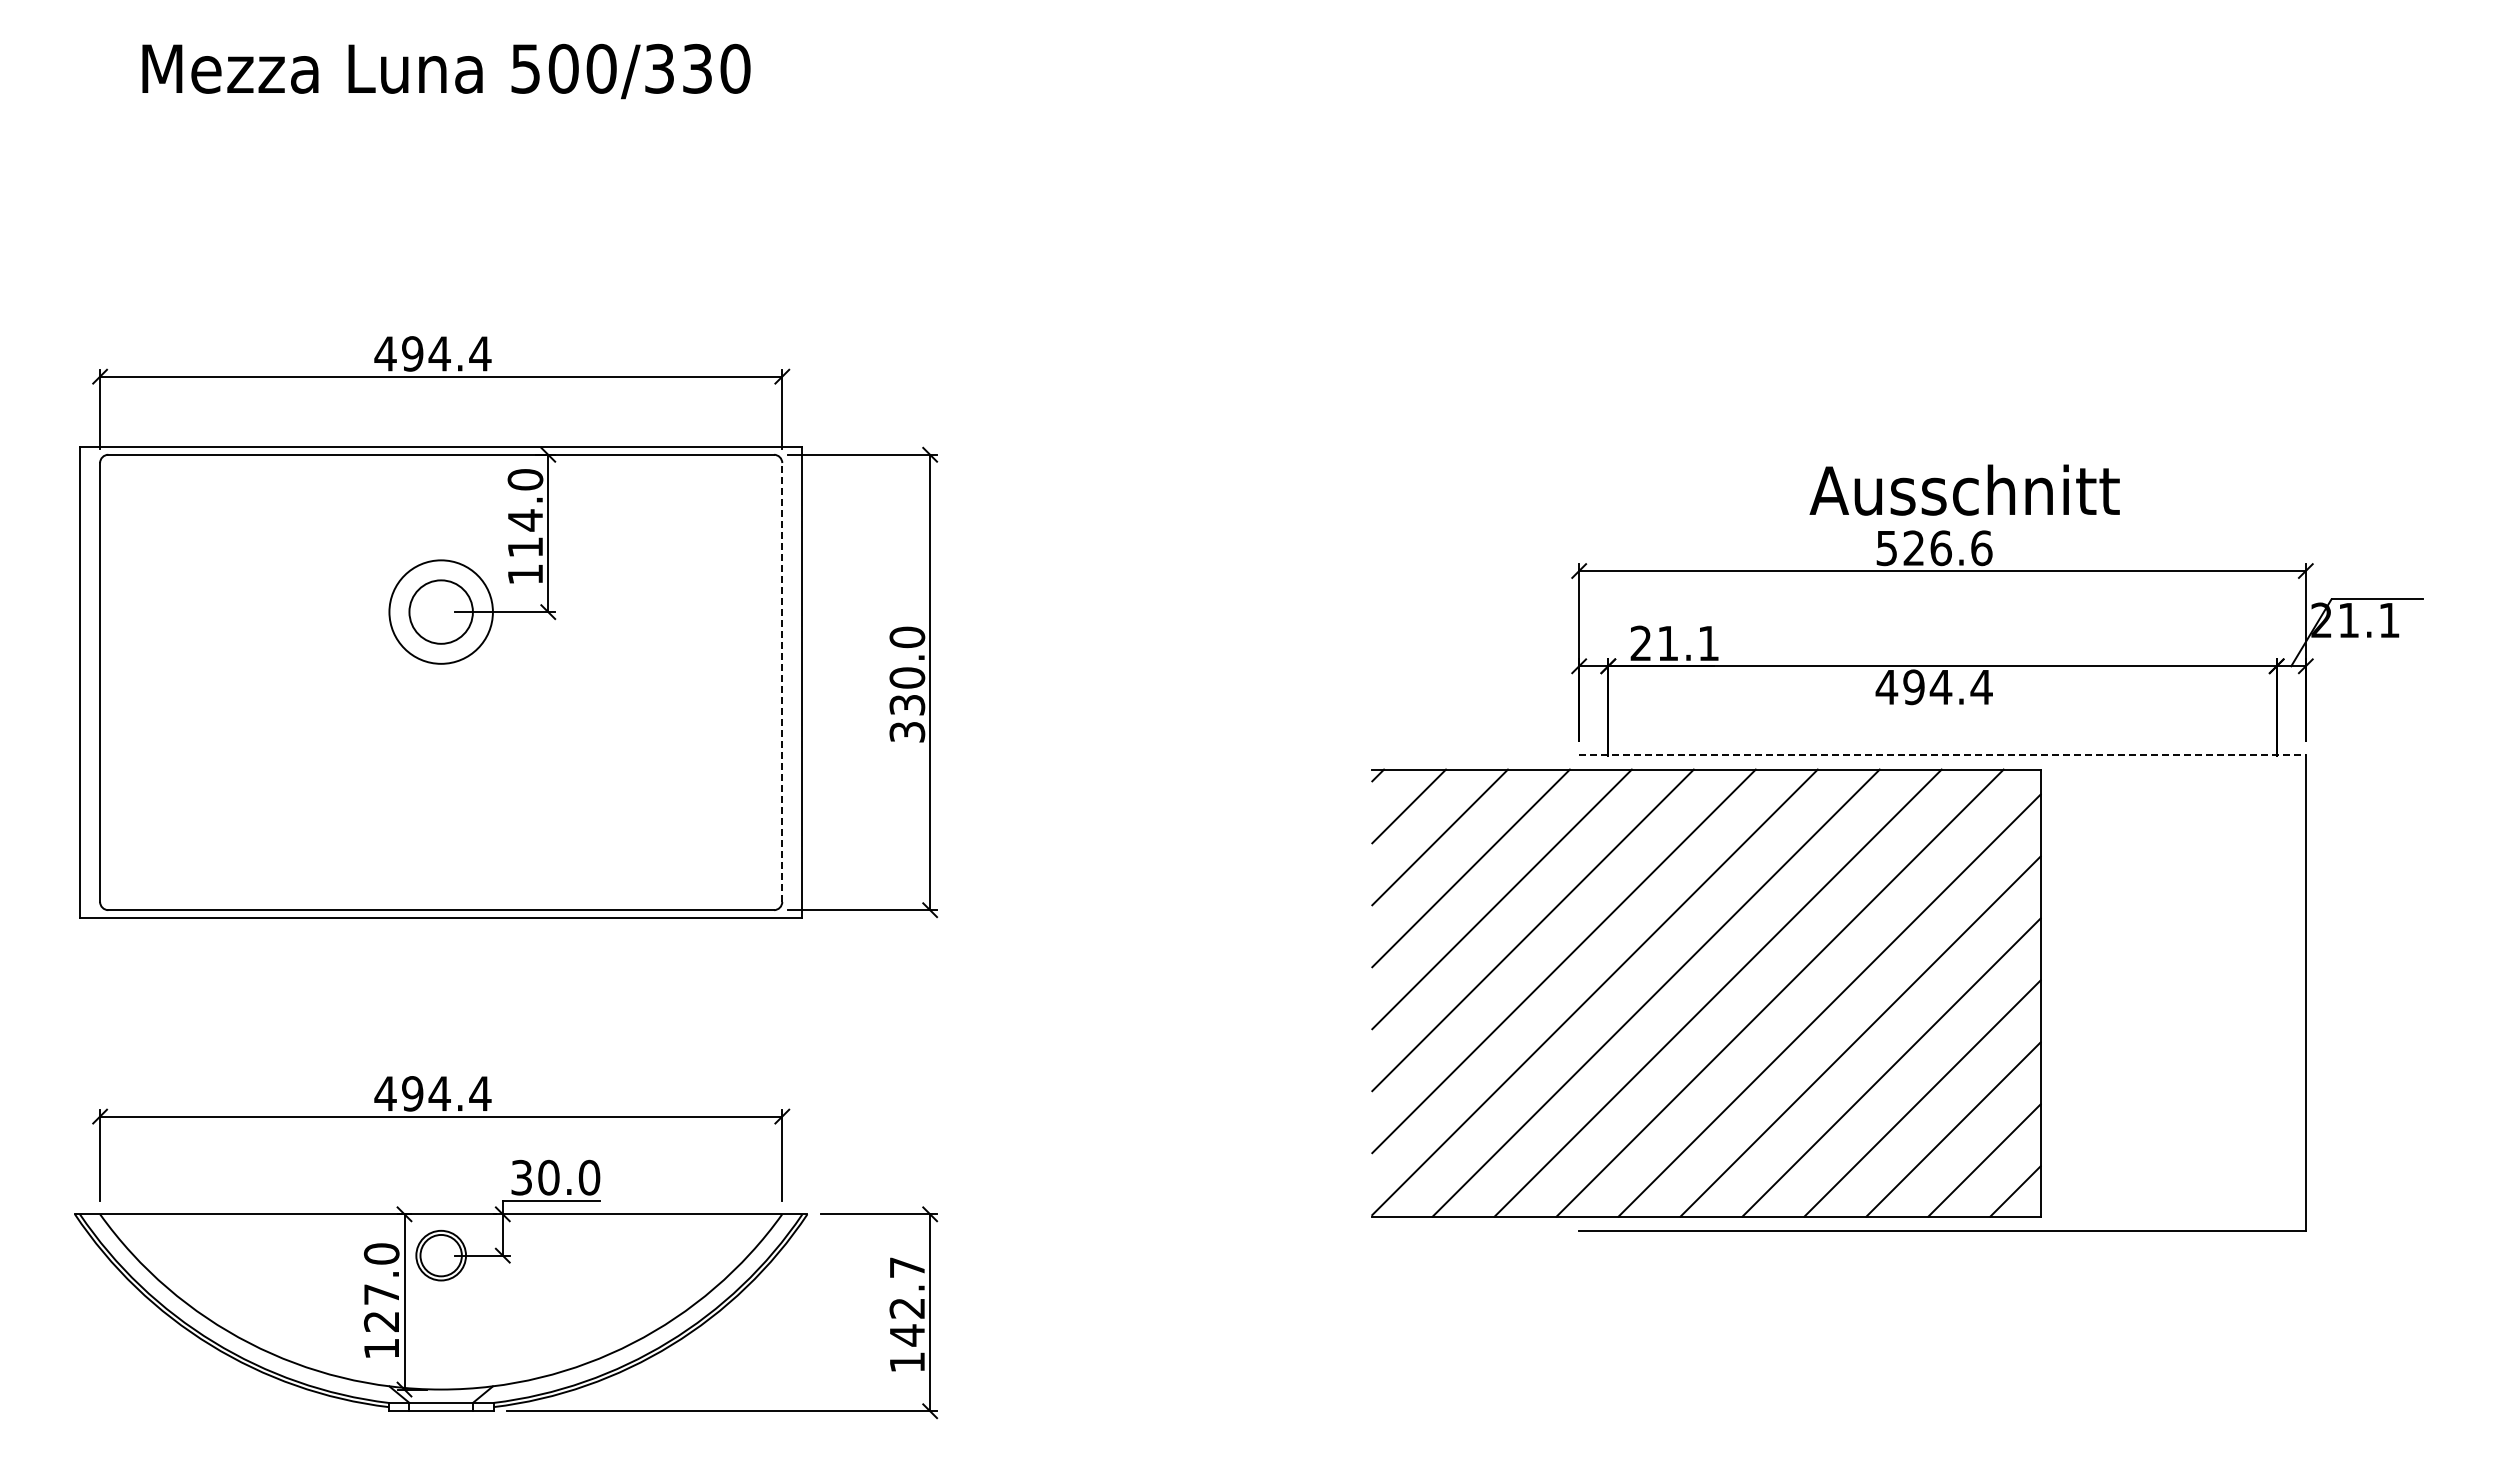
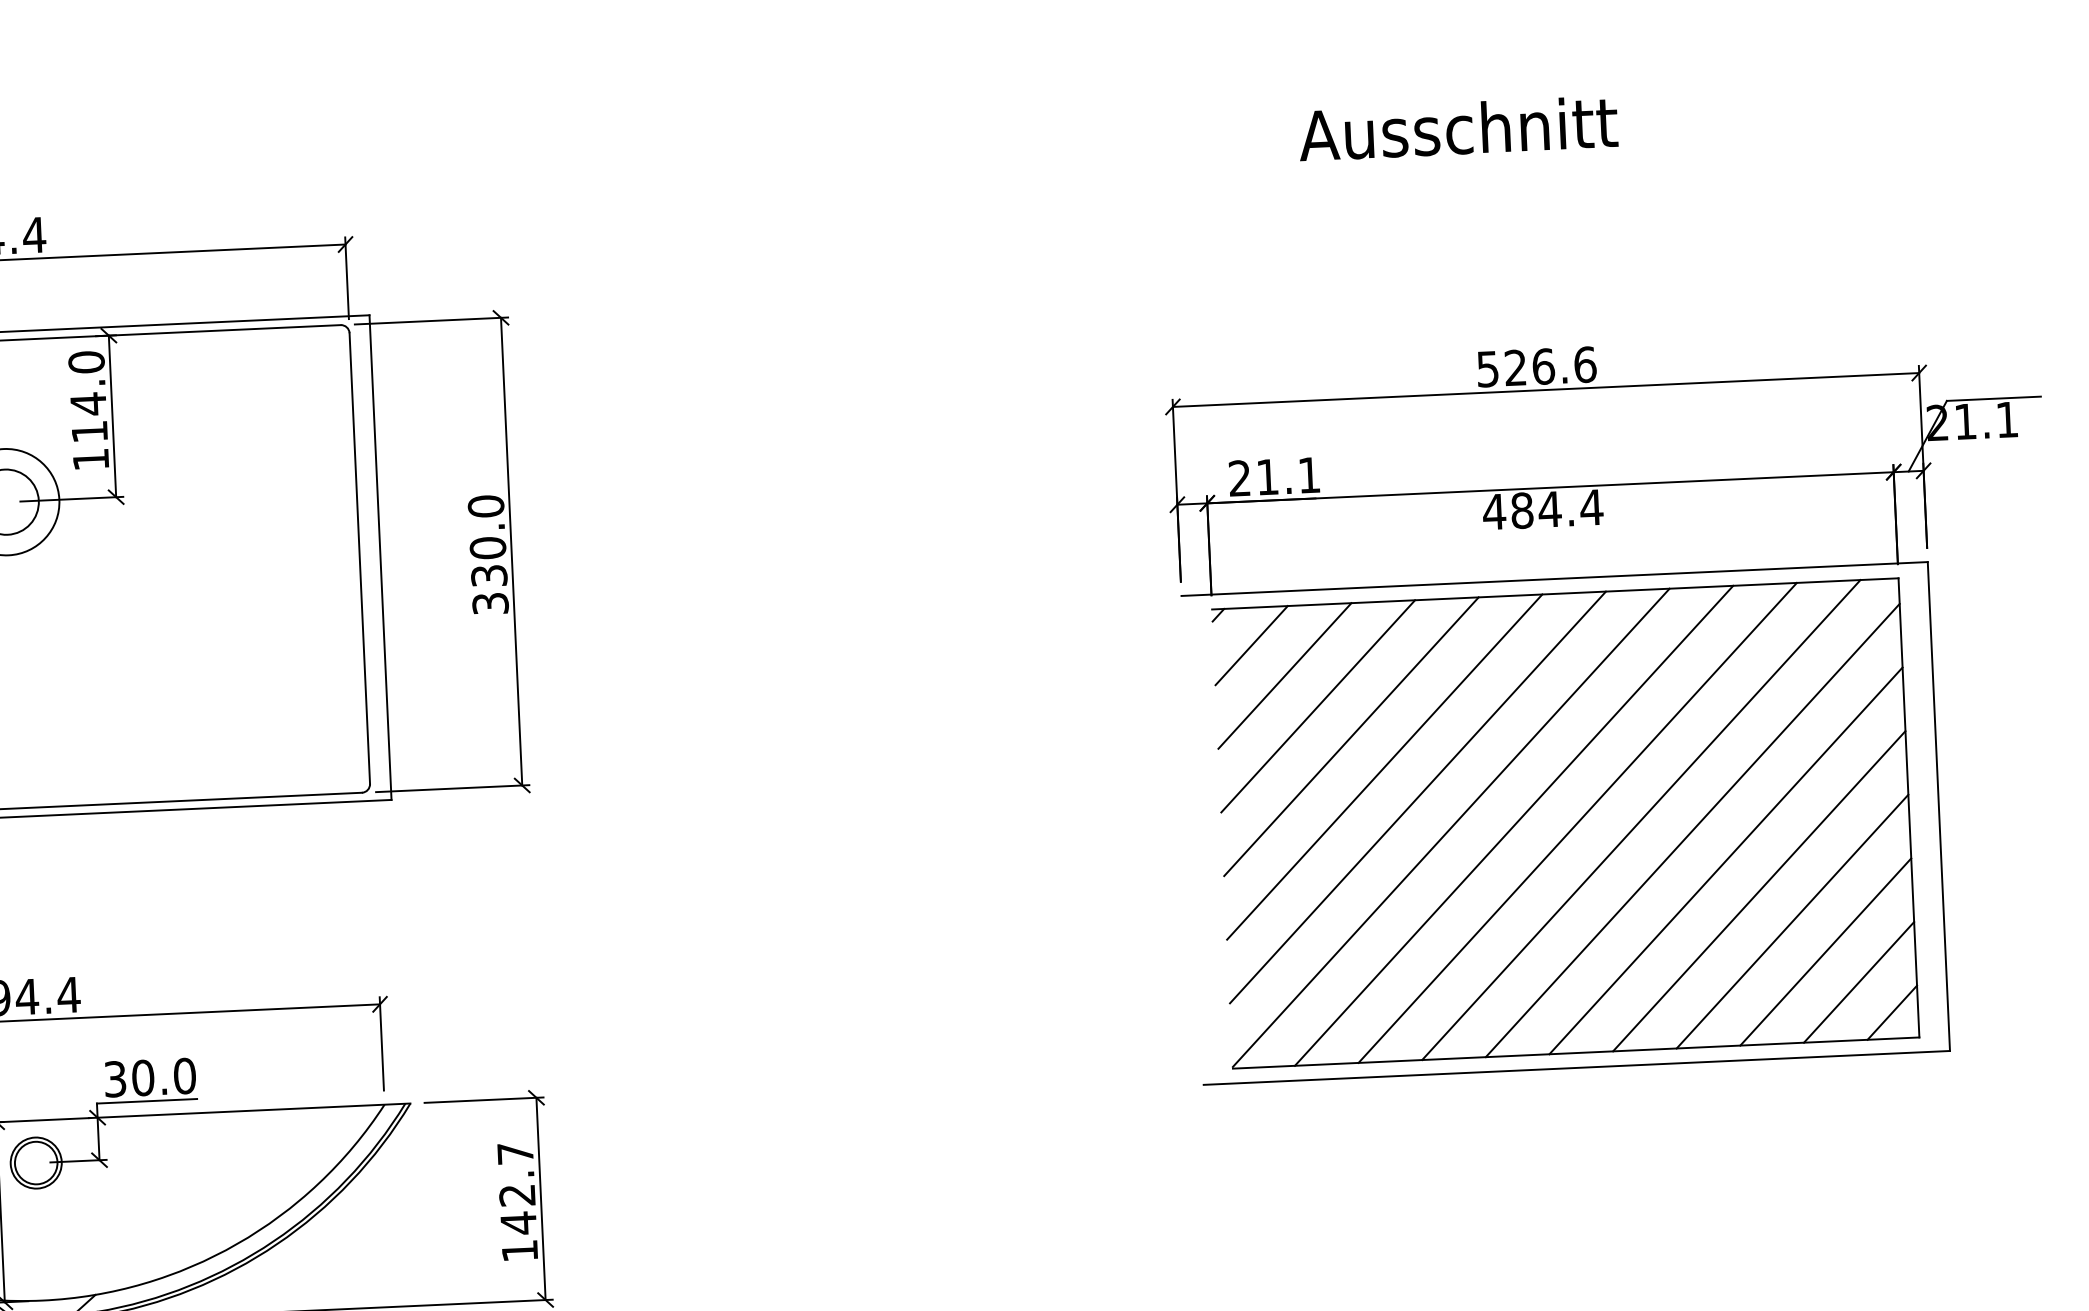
text: (1964, 489) -> (1458, 127), moved
line: (782, 681) -> (359, 557), dashed -> solid
text: (1913, 687) -> (1521, 510), 494.4 -> 484.4
line: (1943, 755) -> (1555, 579), dashed -> solid
part: (1706, 992) -> (1565, 822), moved

